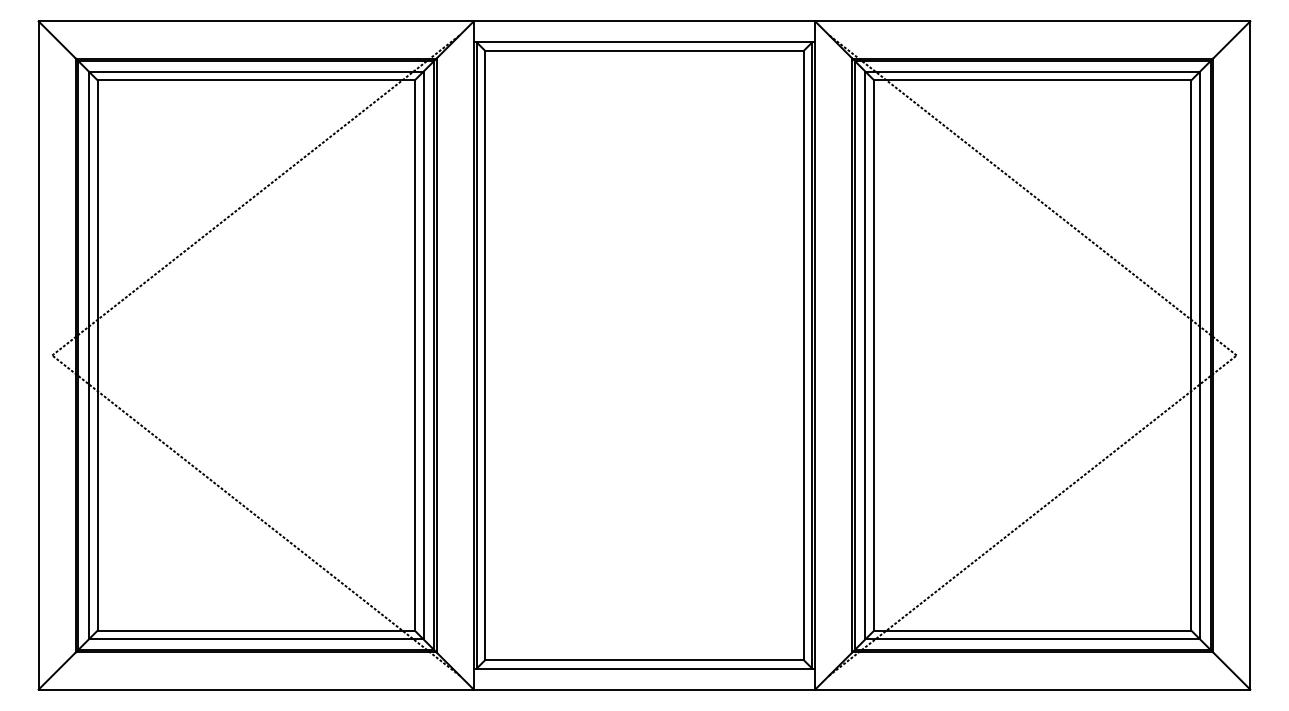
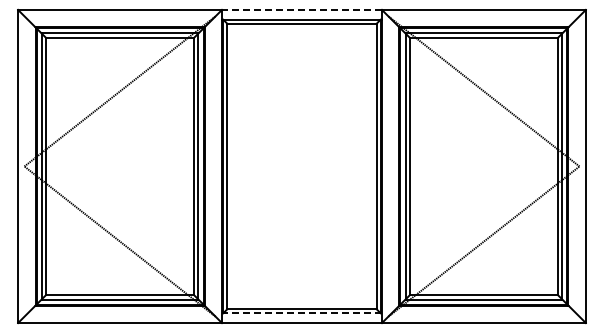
line: (643, 20) -> (301, 9), solid -> dashed
line: (643, 669) -> (301, 313), solid -> dashed

